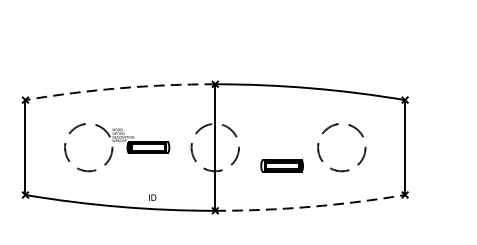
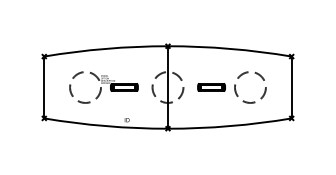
arc: (119, 87) -> (105, 48), dashed -> solid
part: (282, 165) -> (211, 87), moved
arc: (311, 207) -> (230, 126), dashed -> solid

